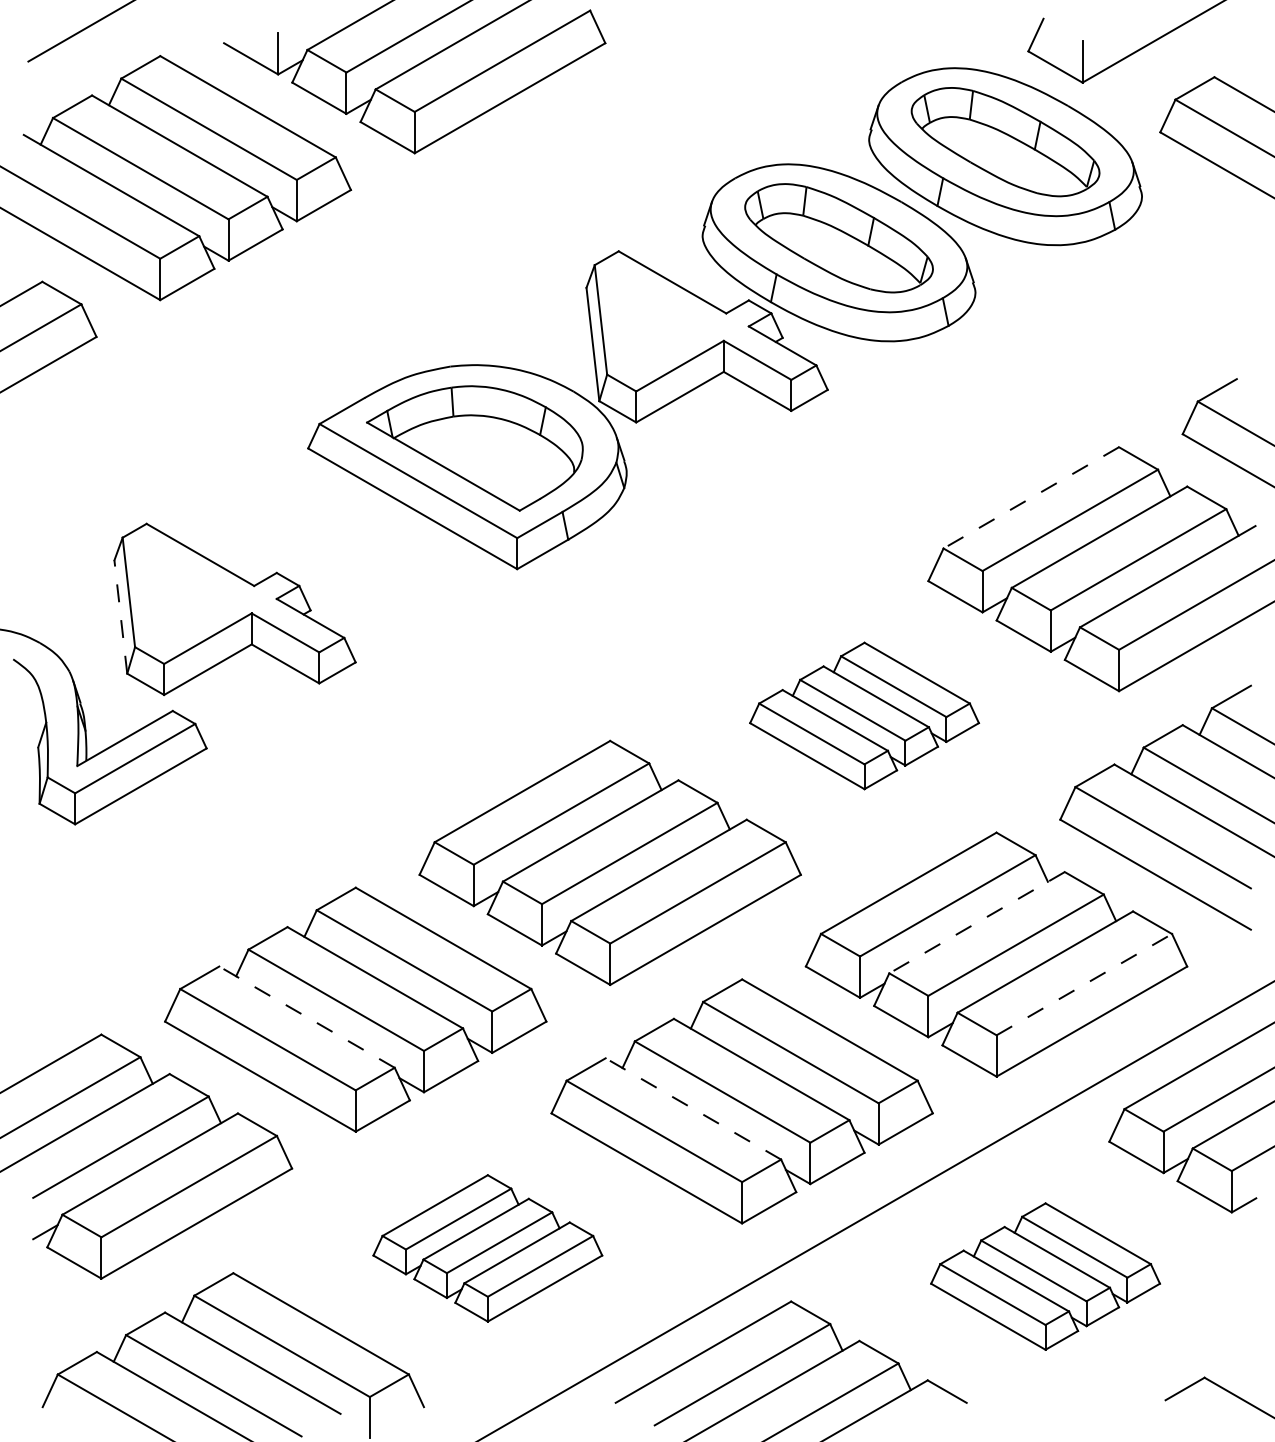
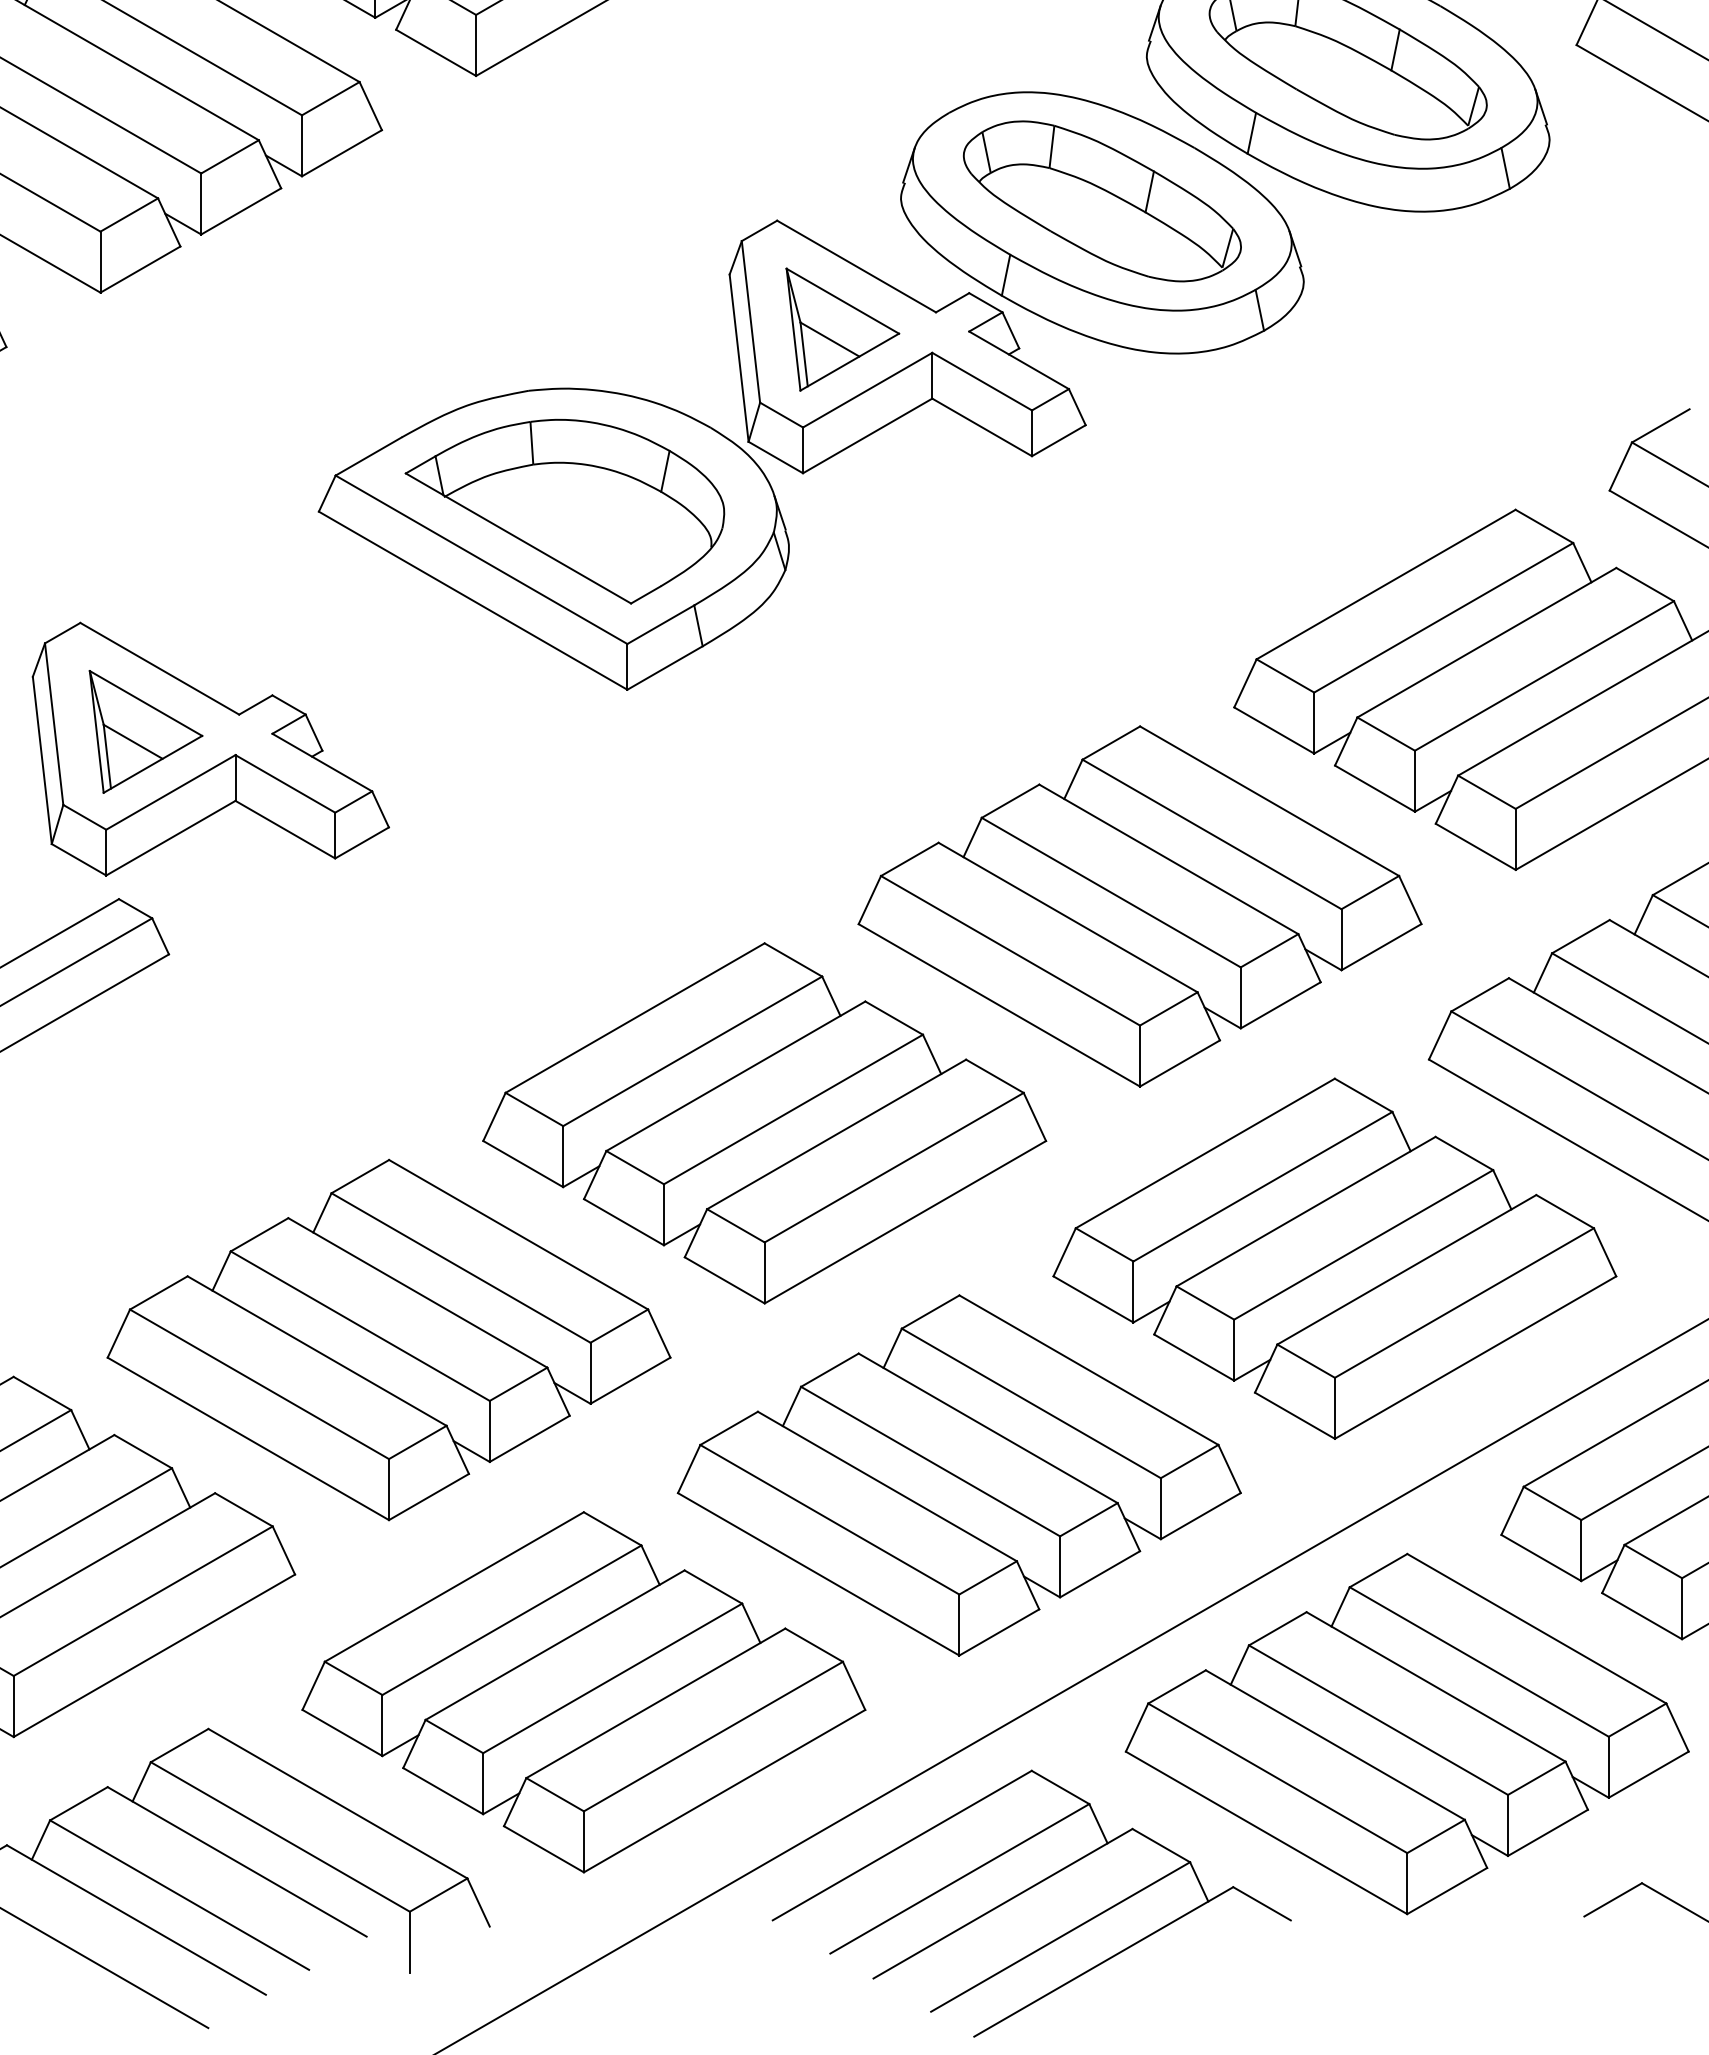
part: (663, 324) -> (843, 328), added
line: (1030, 498) -> (1384, 585), dashed -> solid
part: (191, 597) -> (146, 731), added
line: (120, 616) -> (41, 759), dashed -> solid
part: (864, 715) -> (1139, 905), size x1.67
line: (976, 922) -> (1305, 1211), dashed -> solid
line: (1084, 984) -> (1464, 1302), dashed -> solid
line: (306, 1016) -> (316, 1350), dashed -> solid
line: (692, 1108) -> (886, 1485), dashed -> solid
part: (487, 1248) -> (583, 1692), size x1.67
part: (1045, 1276) -> (1407, 1733), size x1.67

